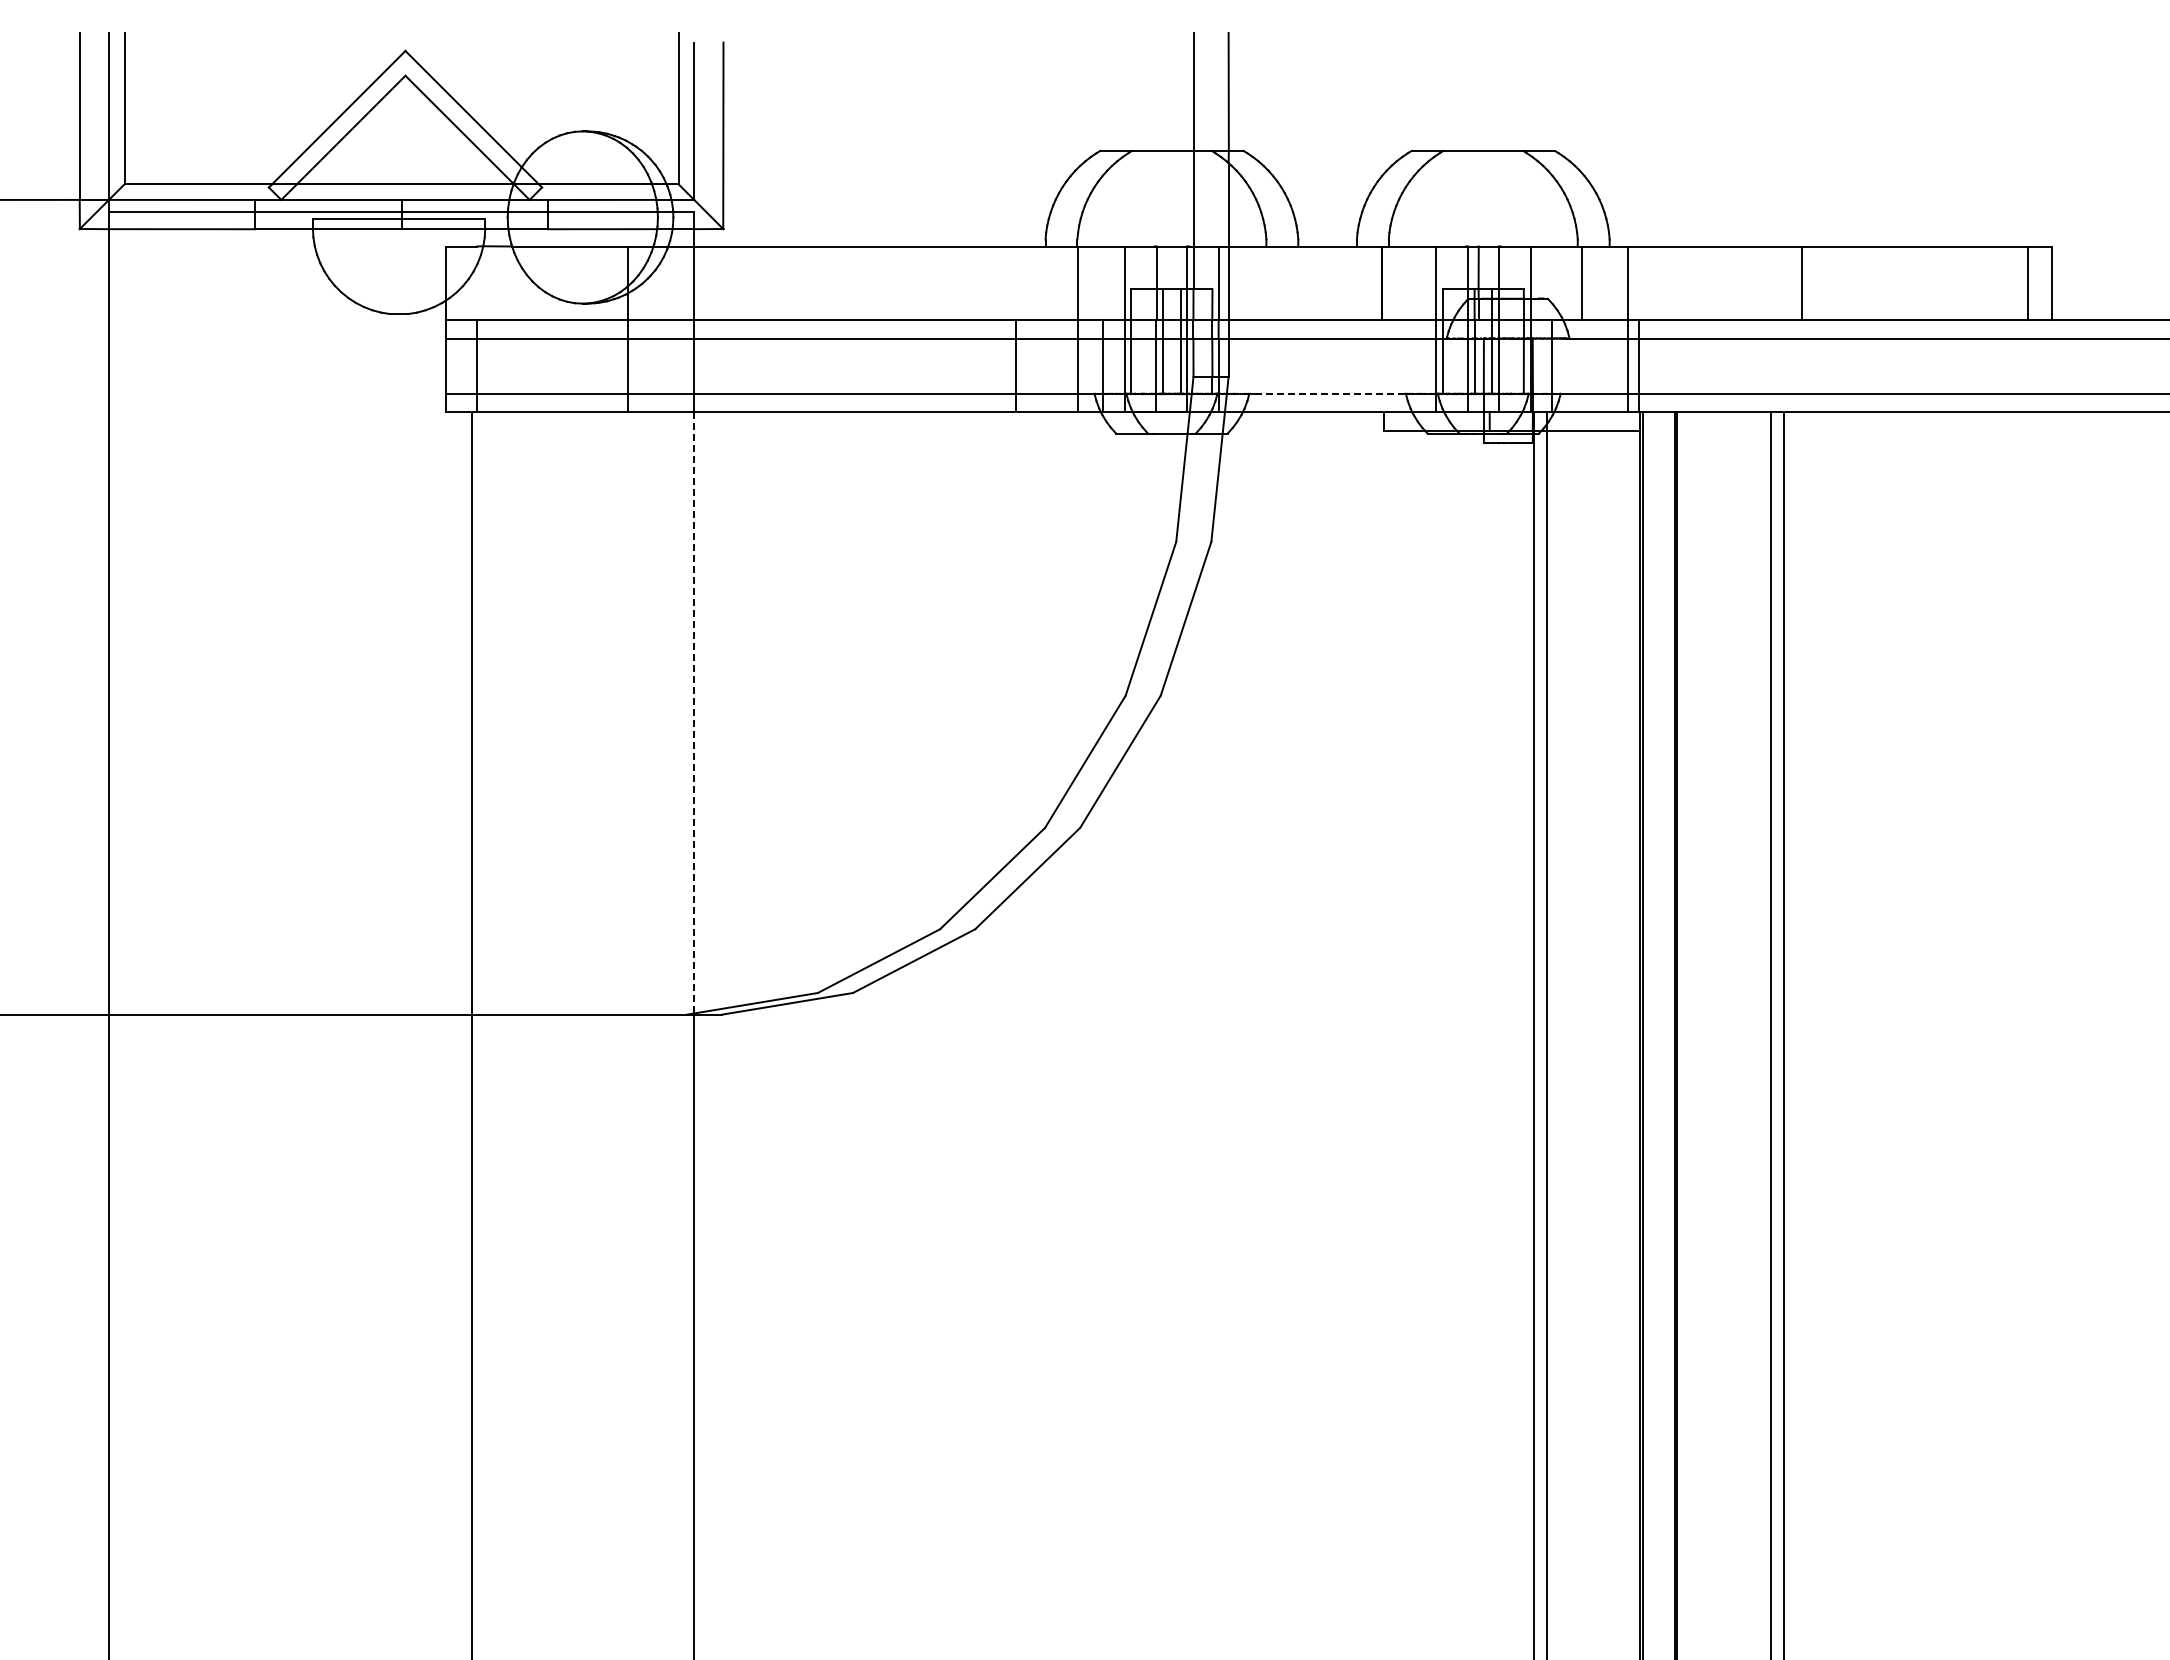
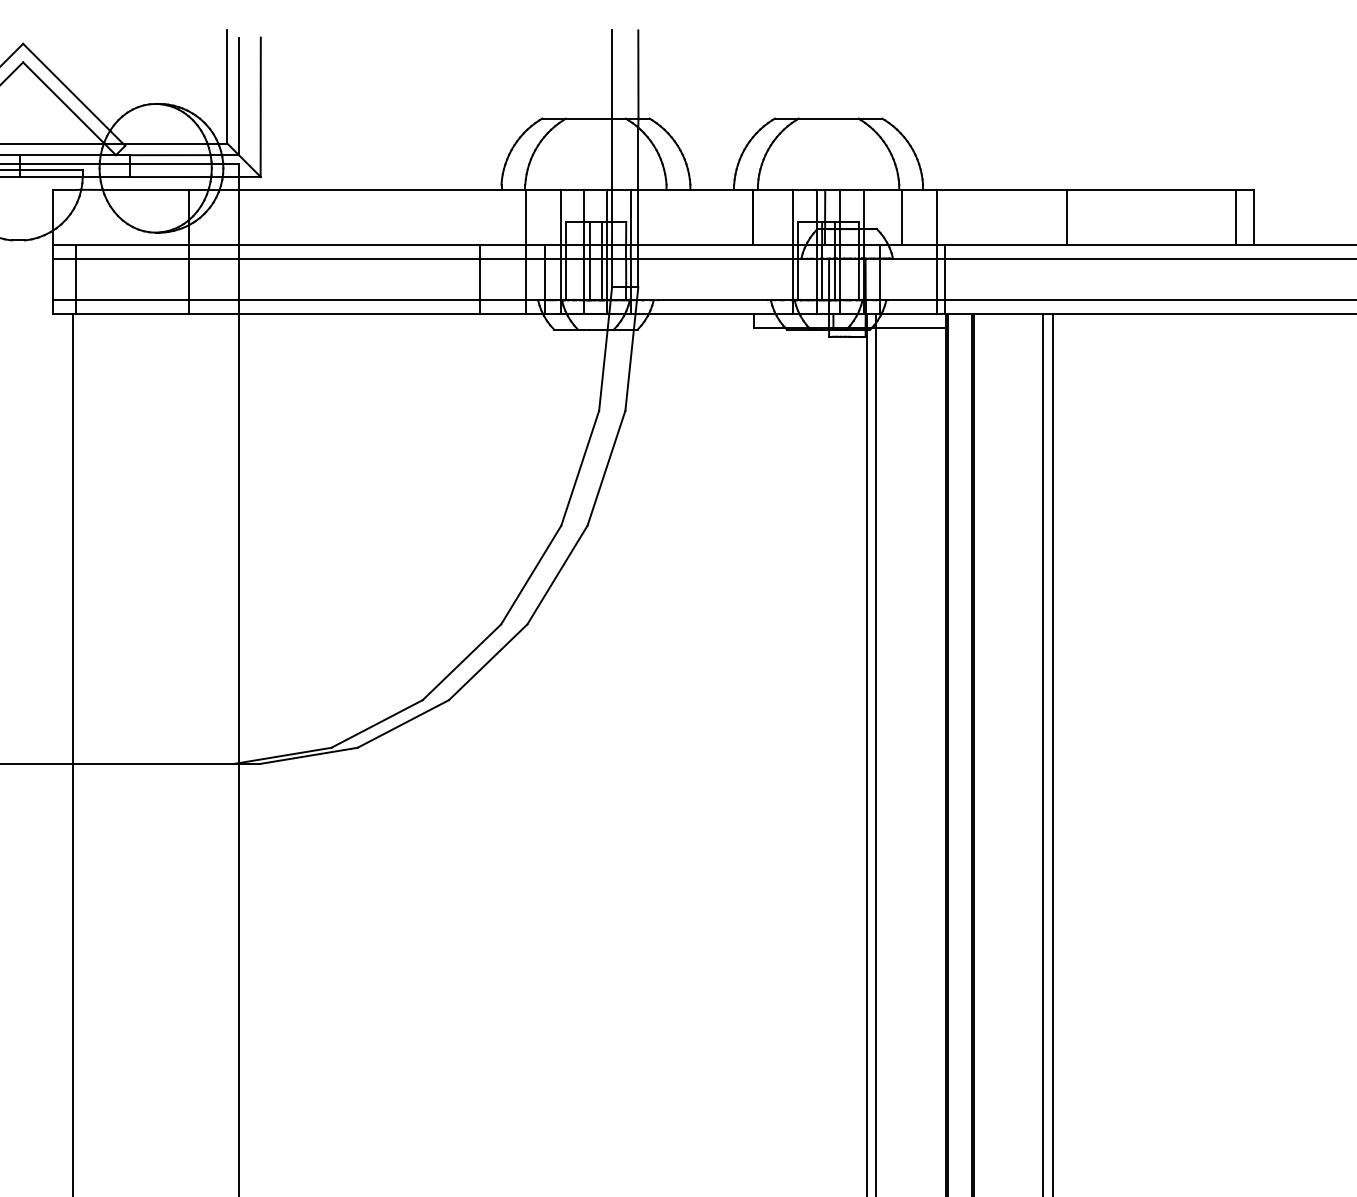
line: (1329, 393) -> (713, 299), dashed -> solid
line: (694, 712) -> (239, 538), dashed -> solid

